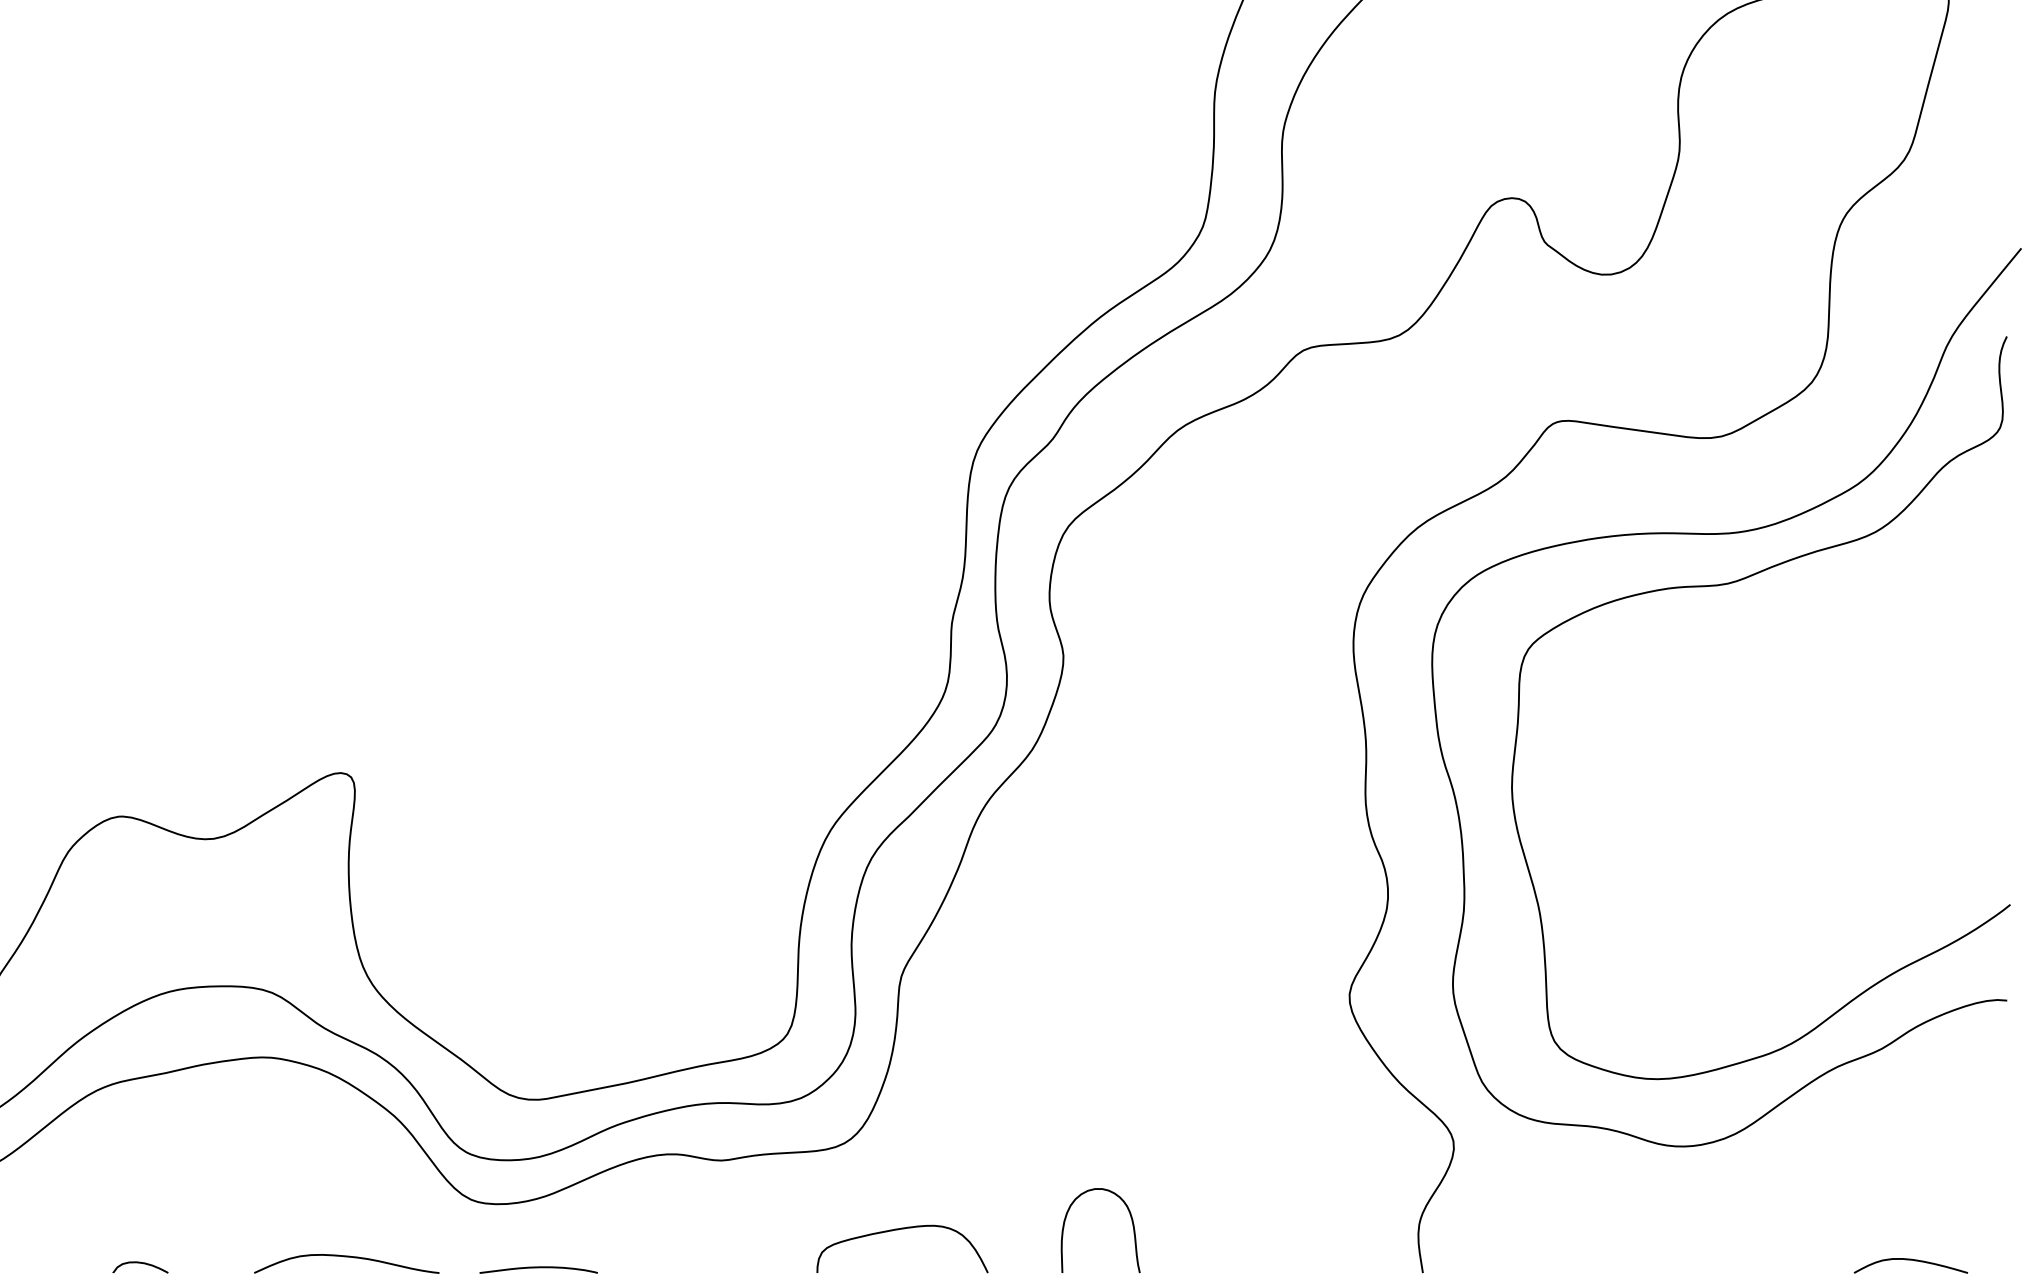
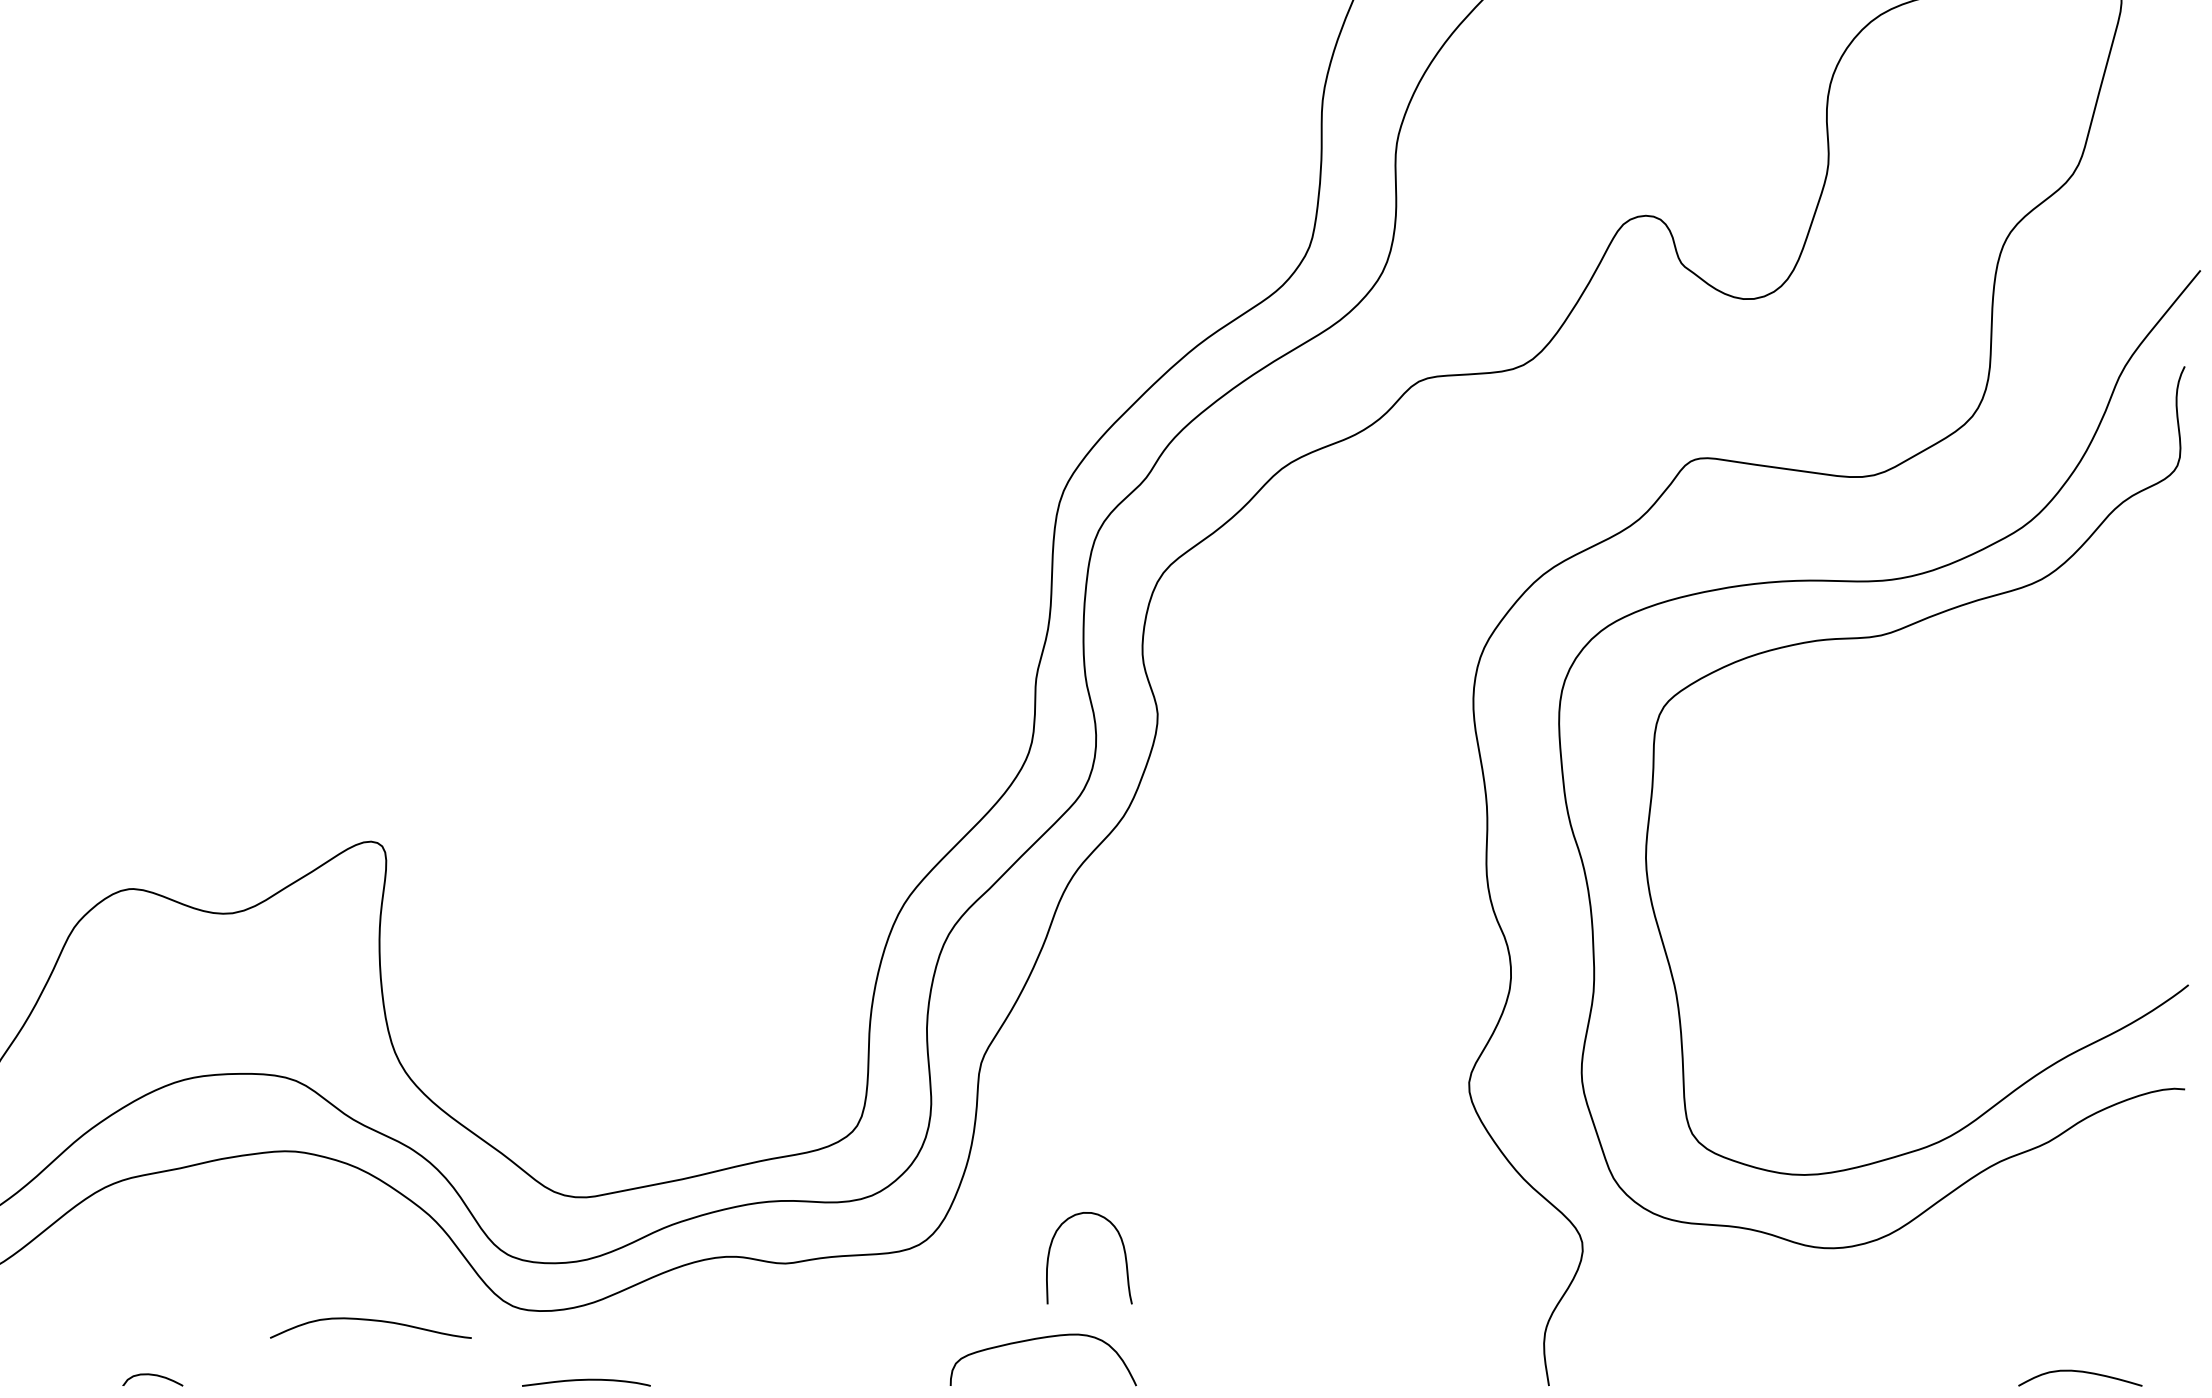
curve: (1132, 1226) -> (1123, 1253), moved
curve: (898, 1230) -> (1039, 1339), moved
curve: (346, 1257) -> (370, 1321), moved

